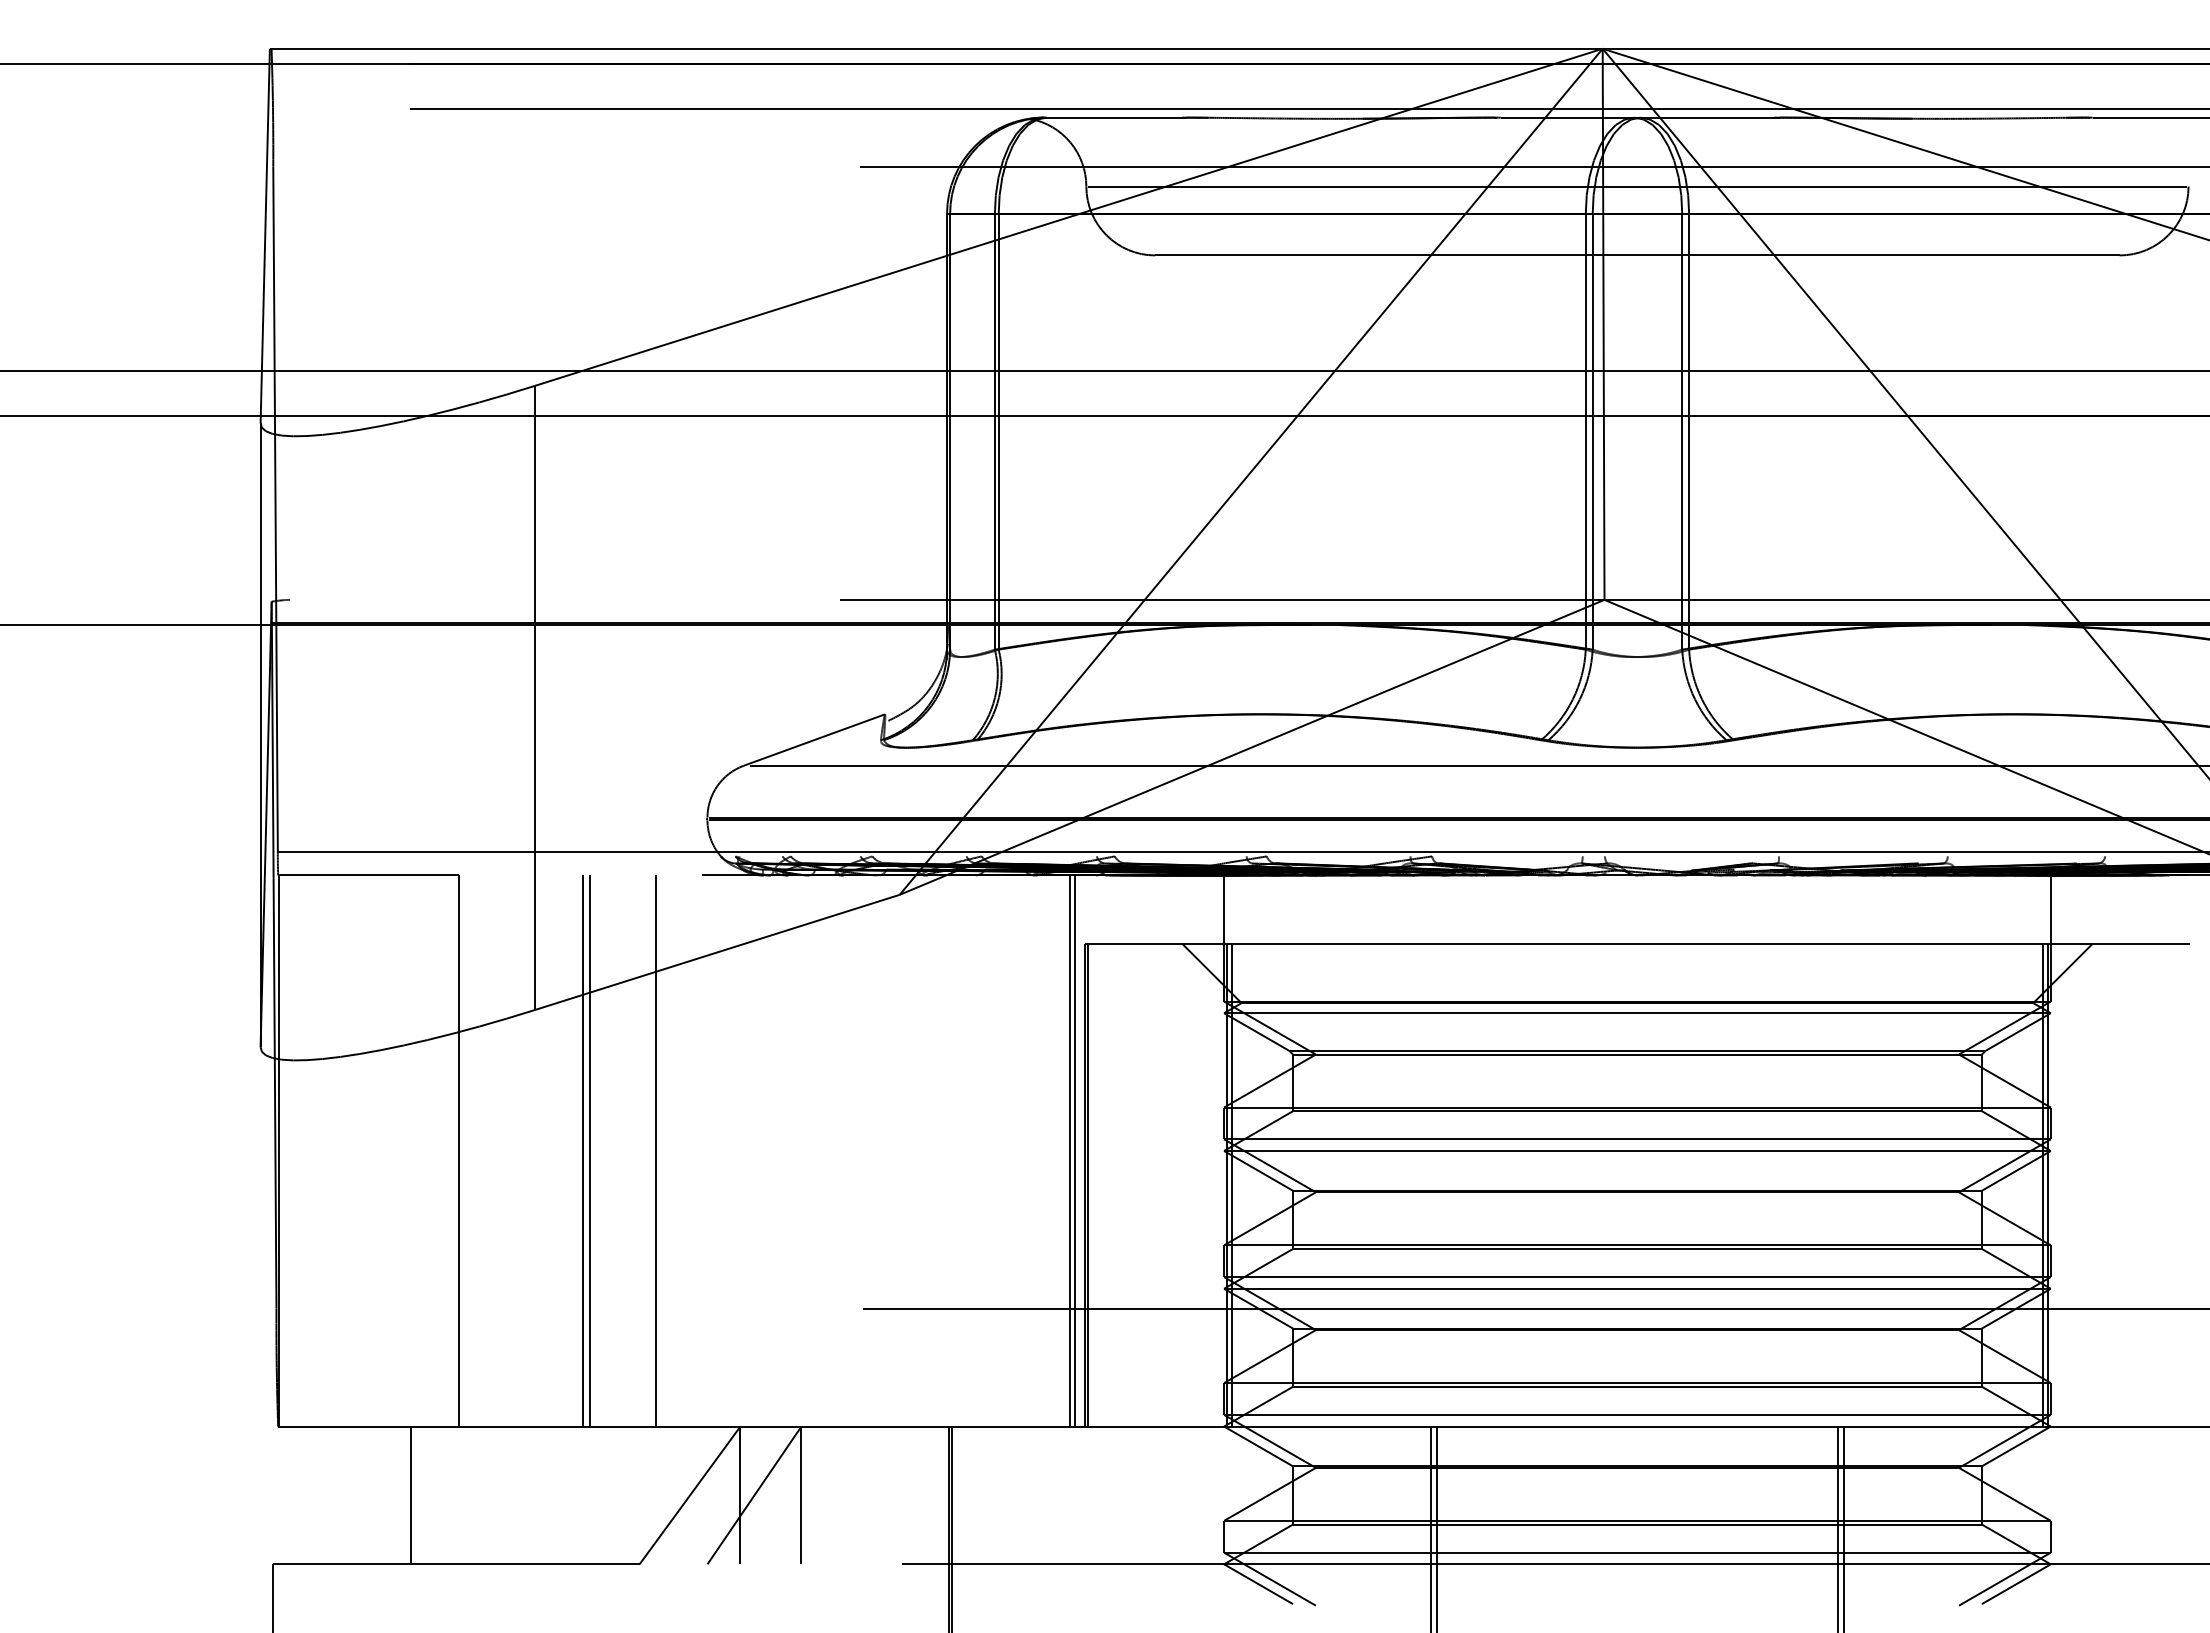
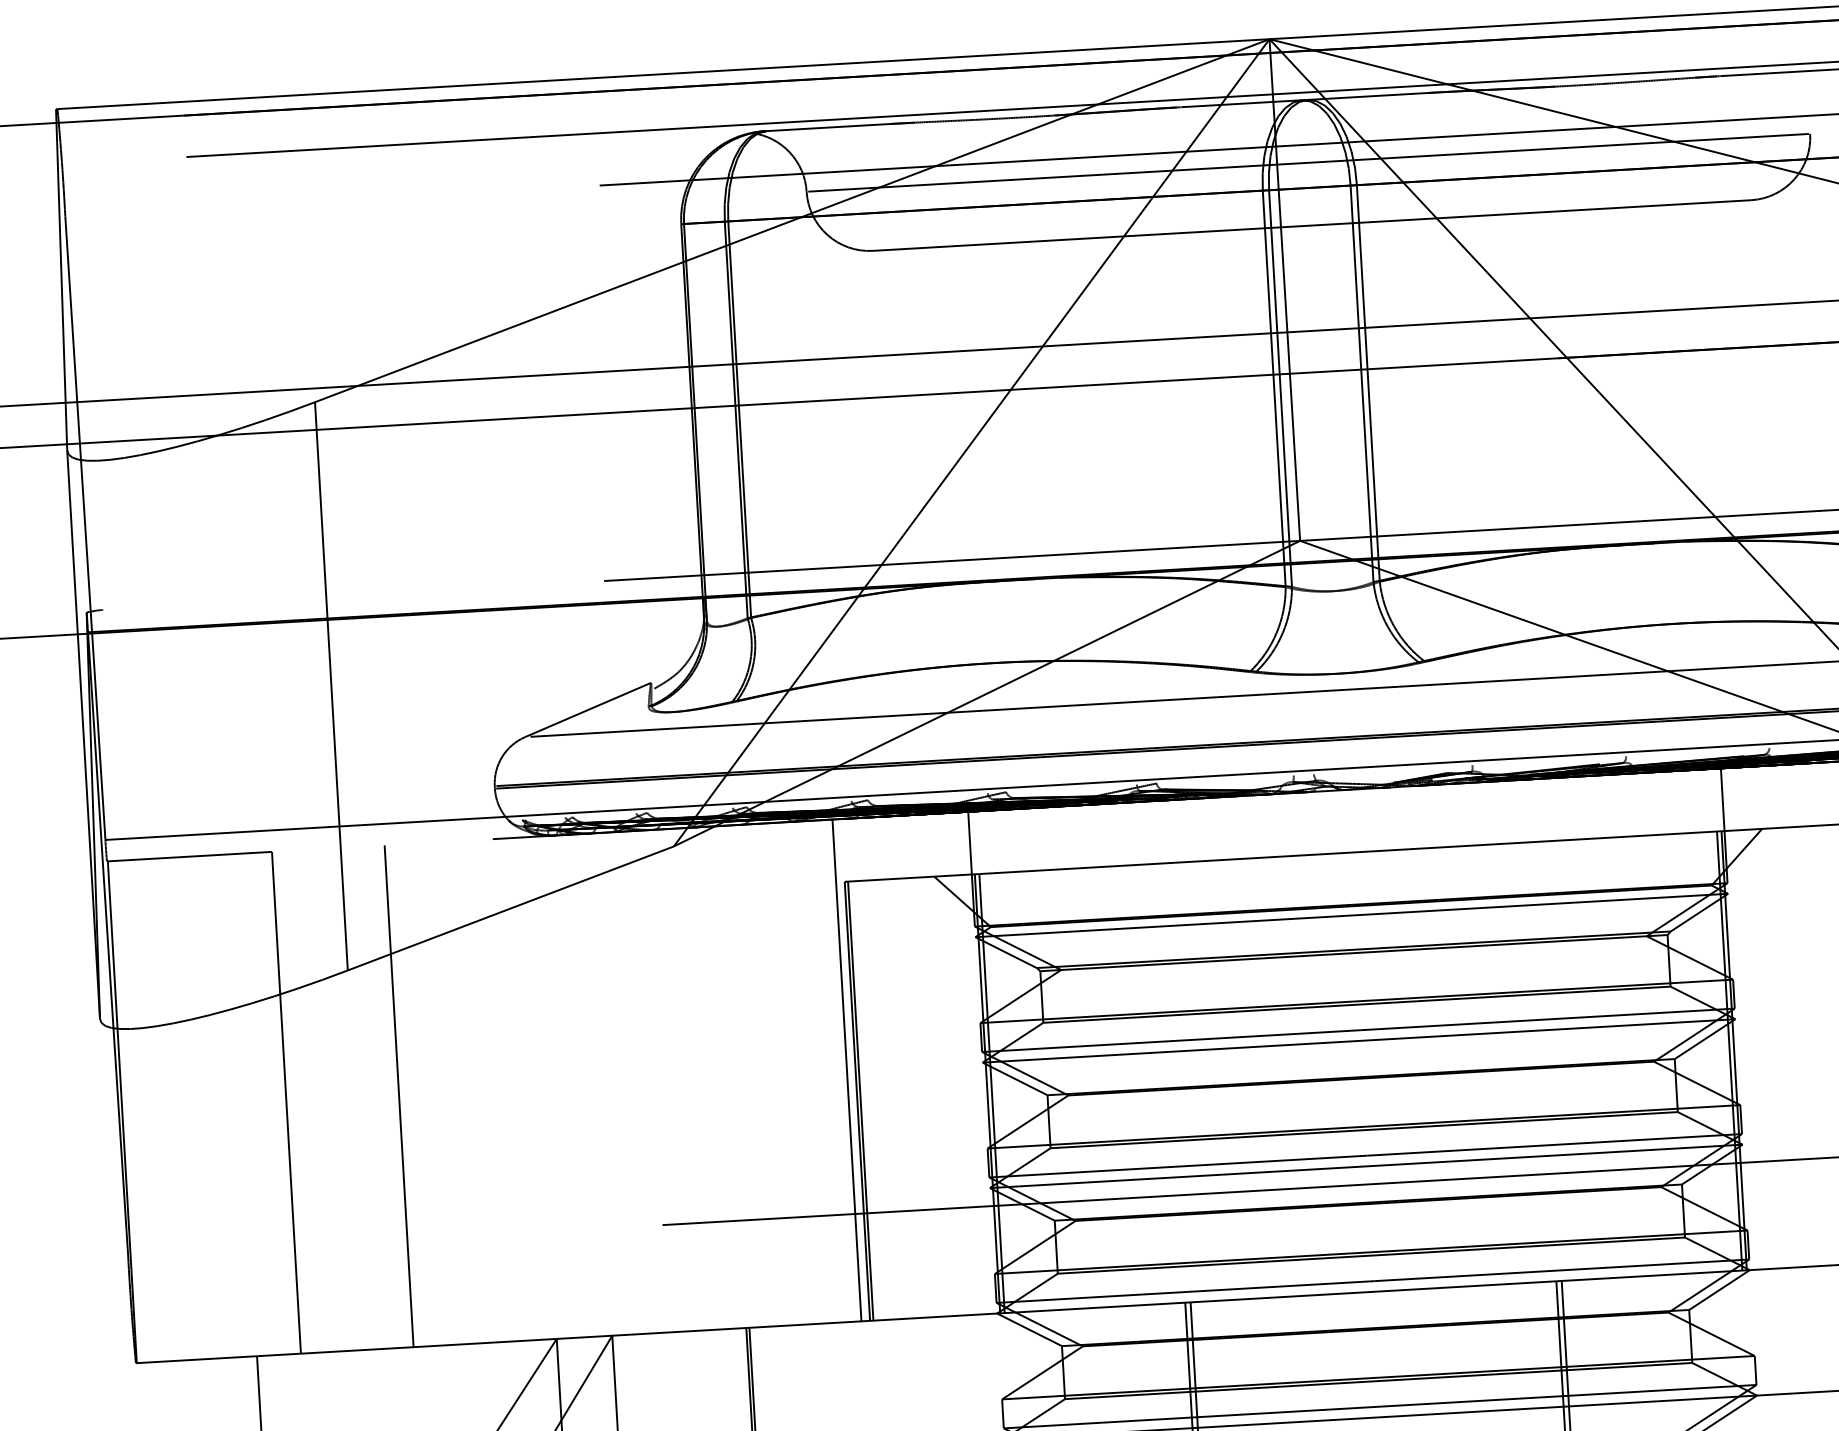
line: (590, 1150) -> (405, 1095), removed
line: (655, 1150) -> (464, 1092), removed
line: (1070, 1150) -> (842, 1070), removed

